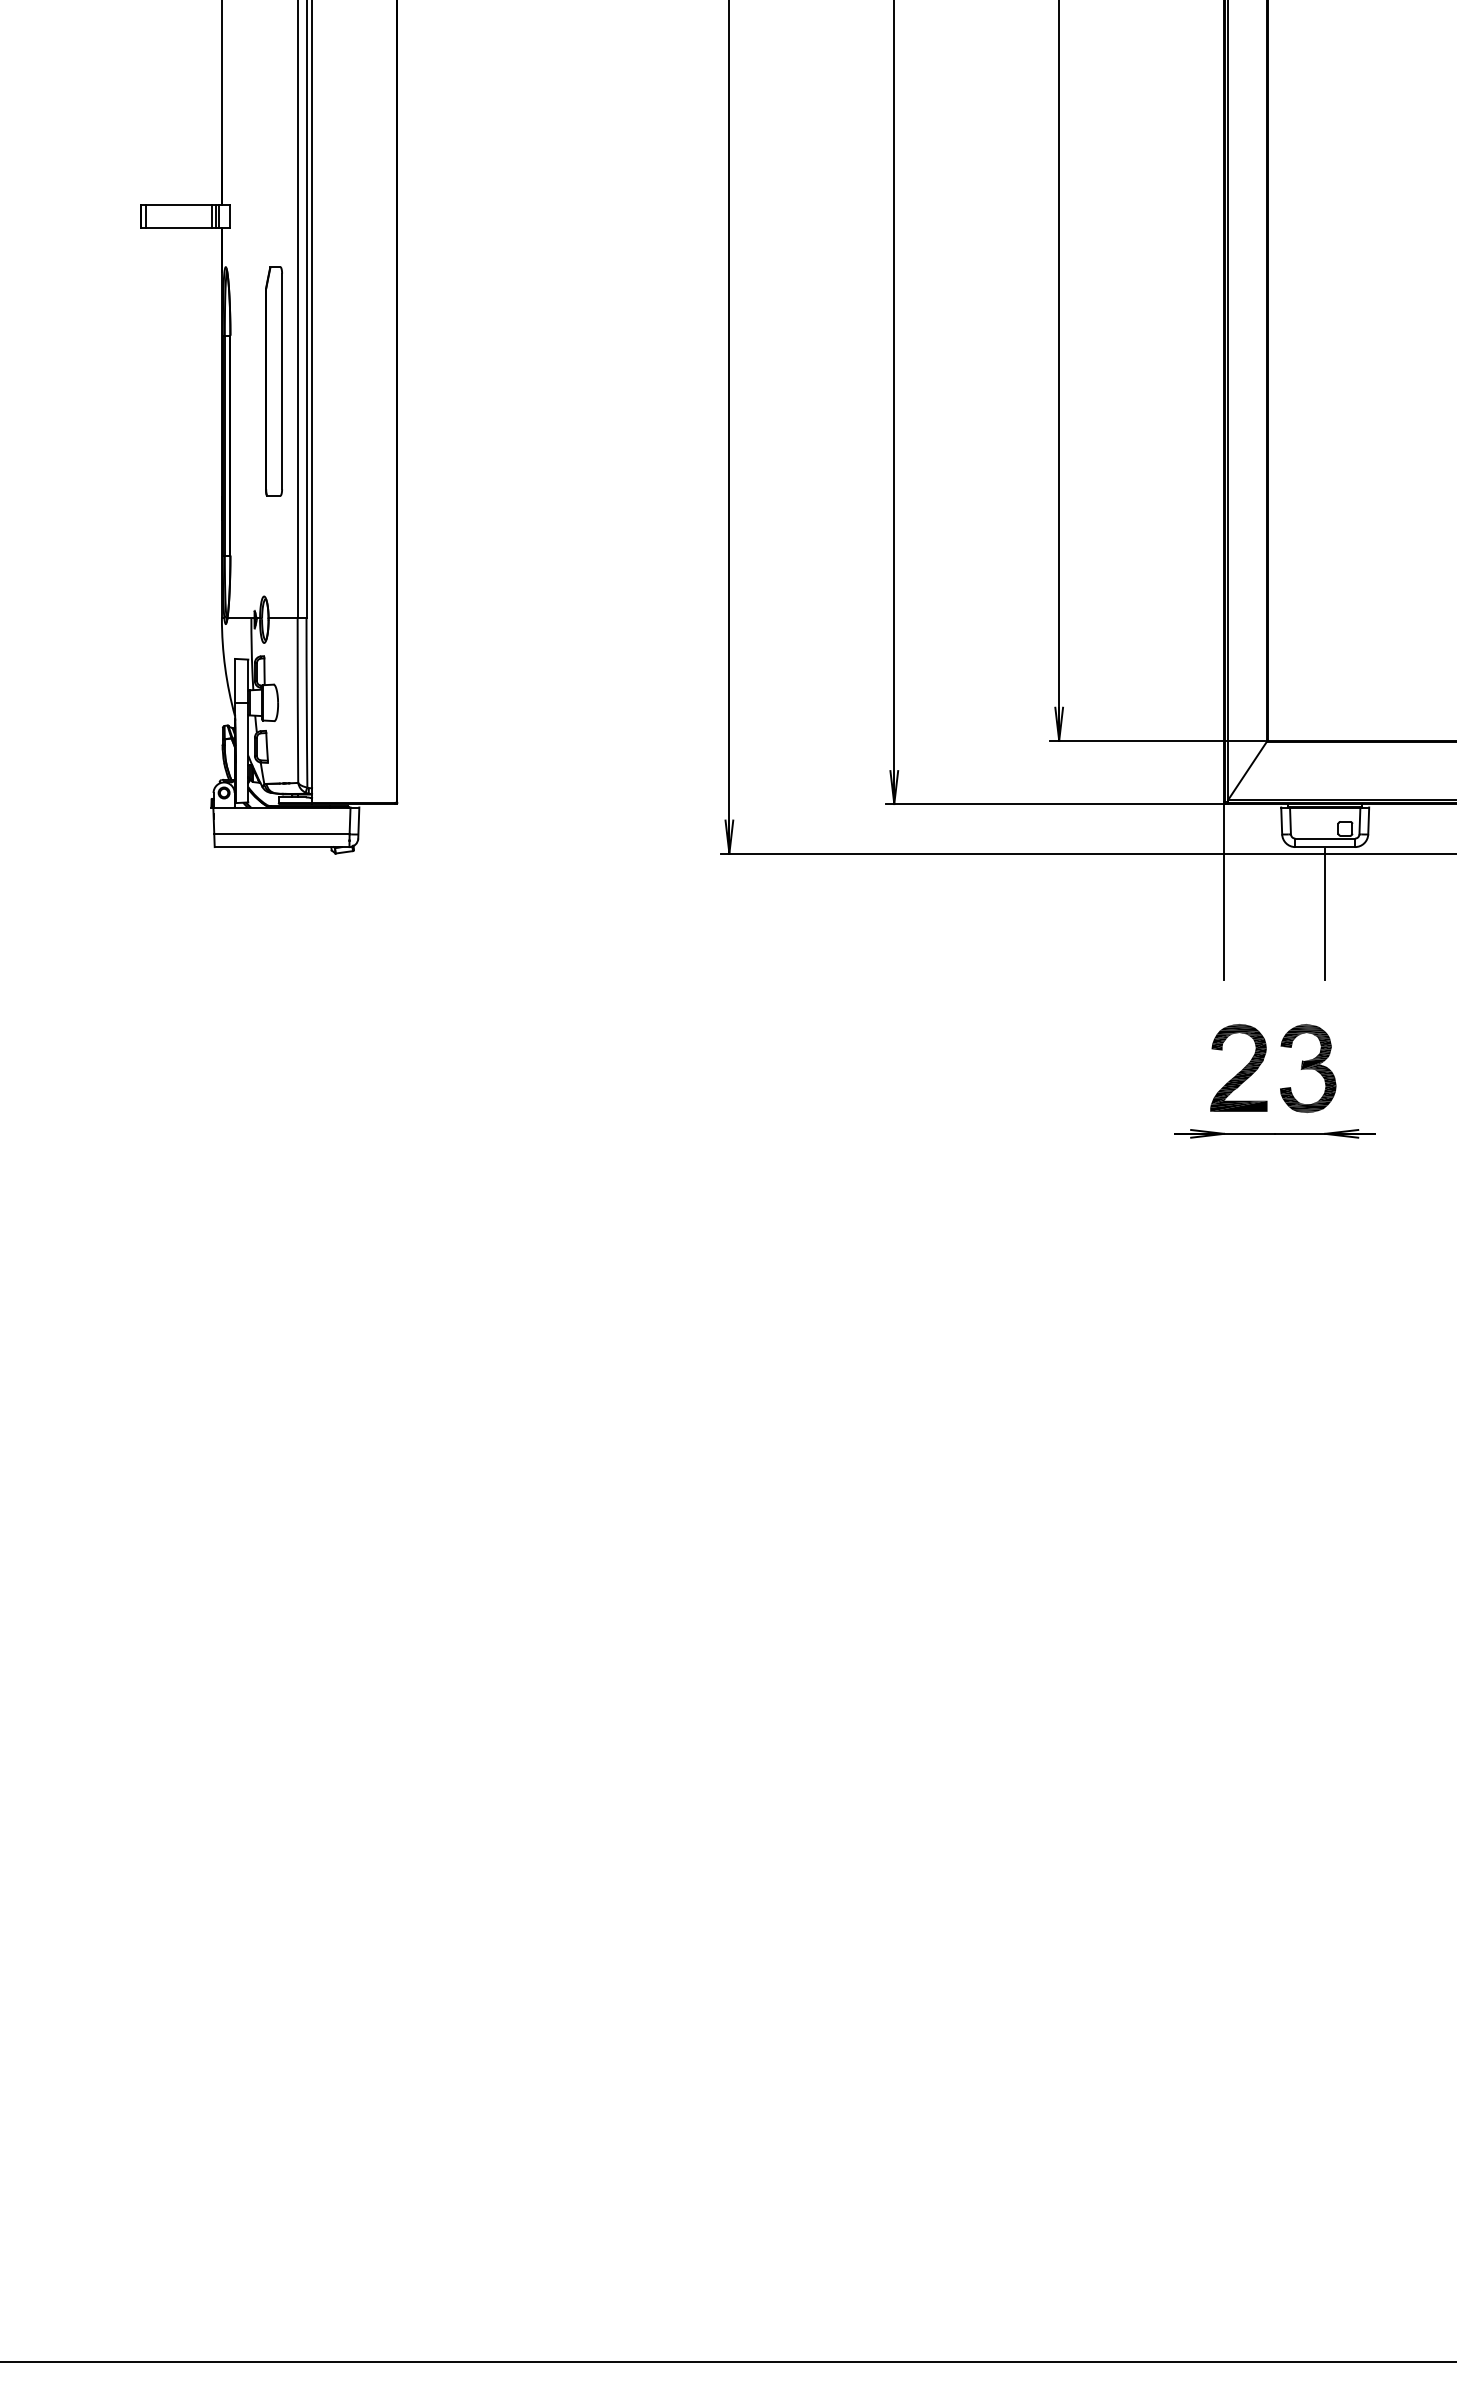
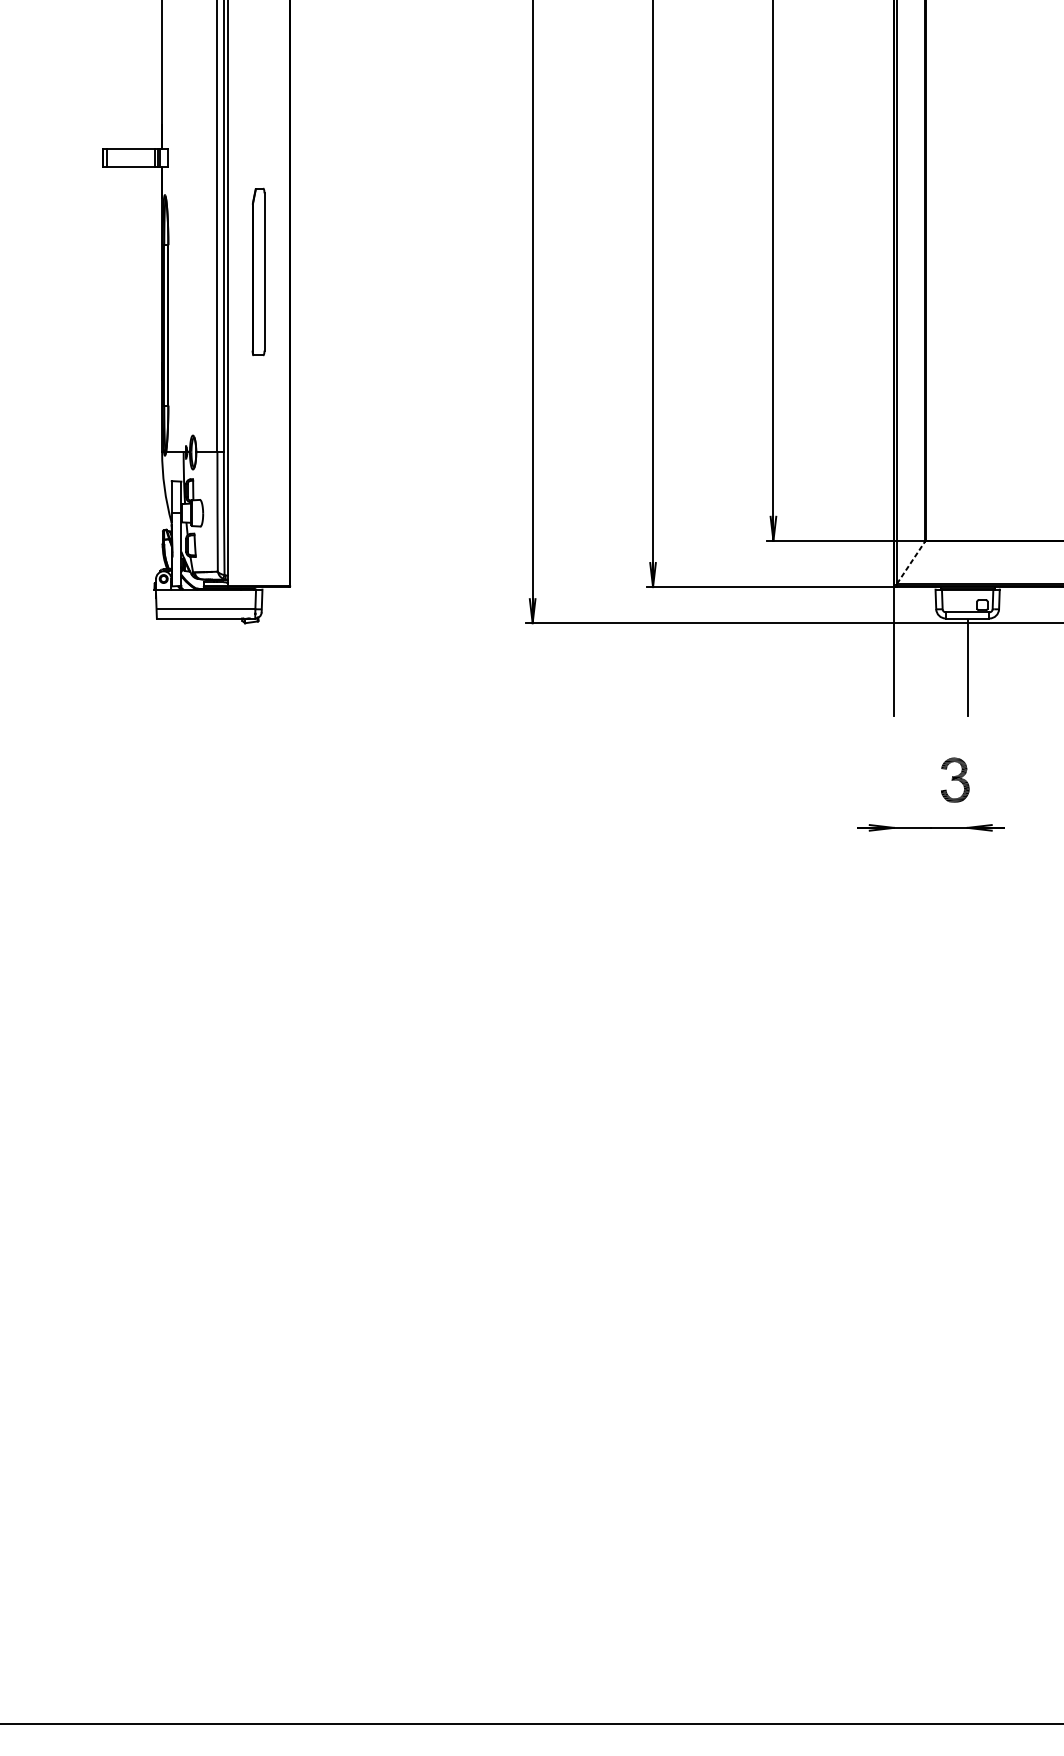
part: (273, 381) -> (258, 272), moved
line: (1248, 769) -> (911, 561), solid -> dashed
part: (1238, 1067) -> (904, 779), removed
part: (1308, 1068) -> (955, 780), size x0.7

